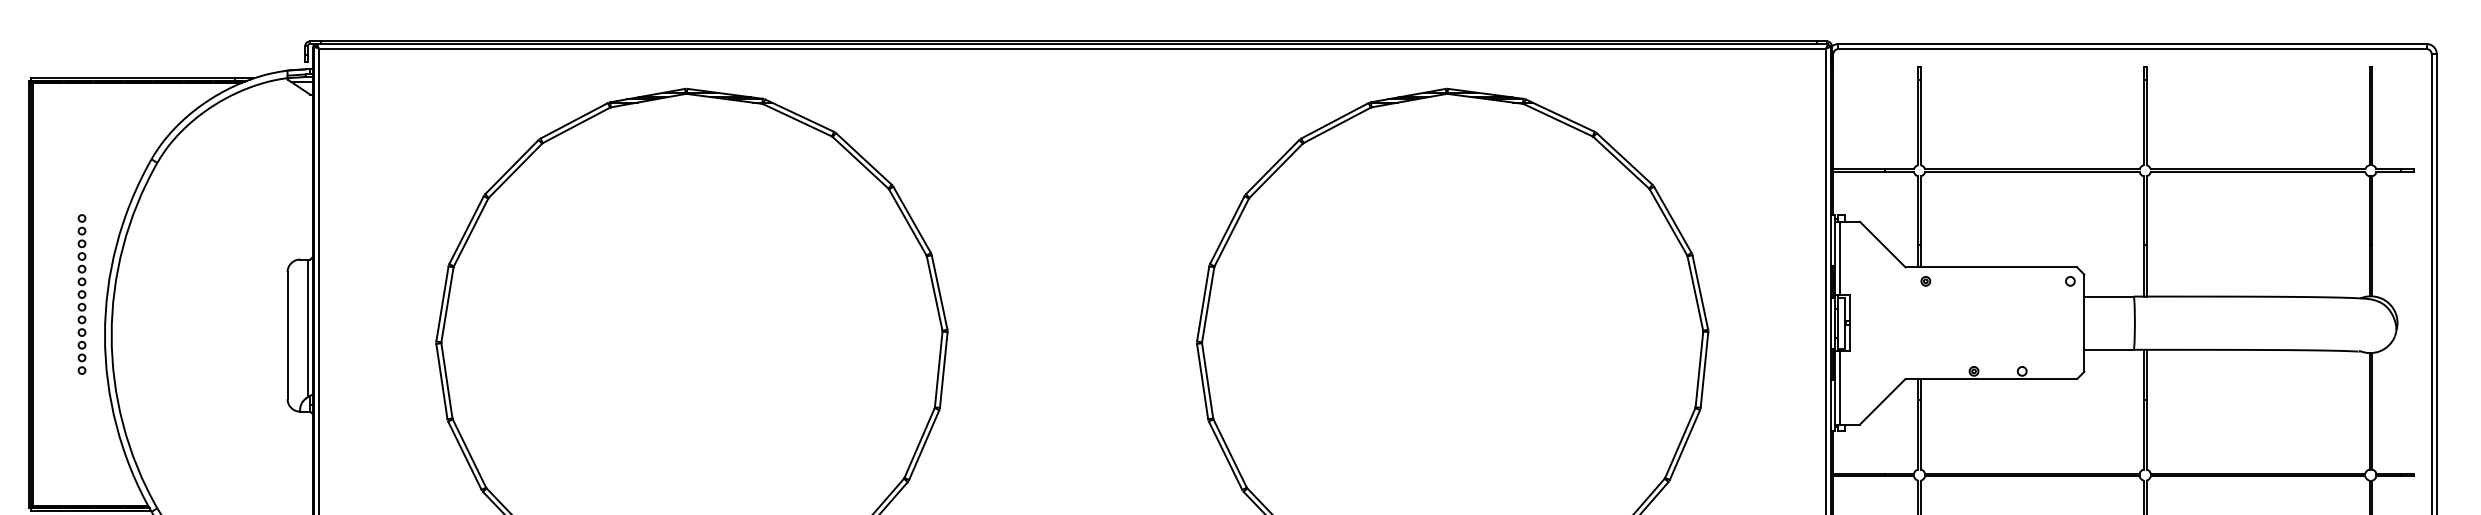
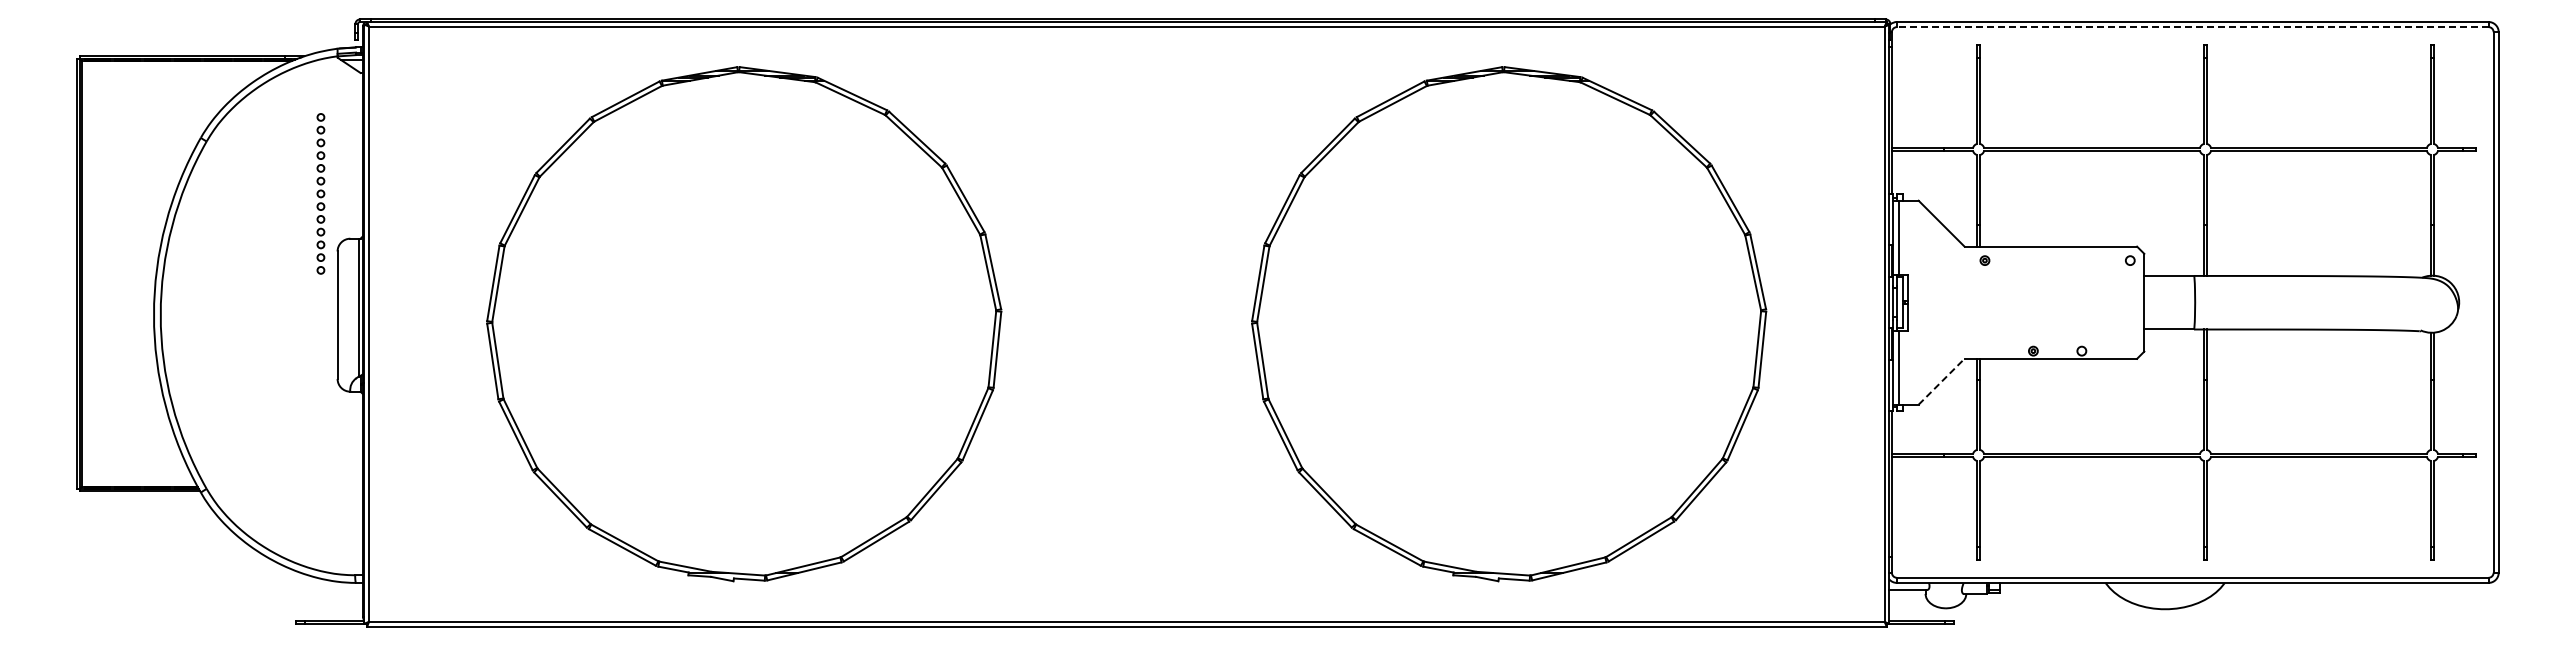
line: (2132, 49) -> (2192, 27), solid -> dashed
part: (81, 294) -> (320, 193), moved
line: (1882, 401) -> (1941, 381), solid -> dashed

